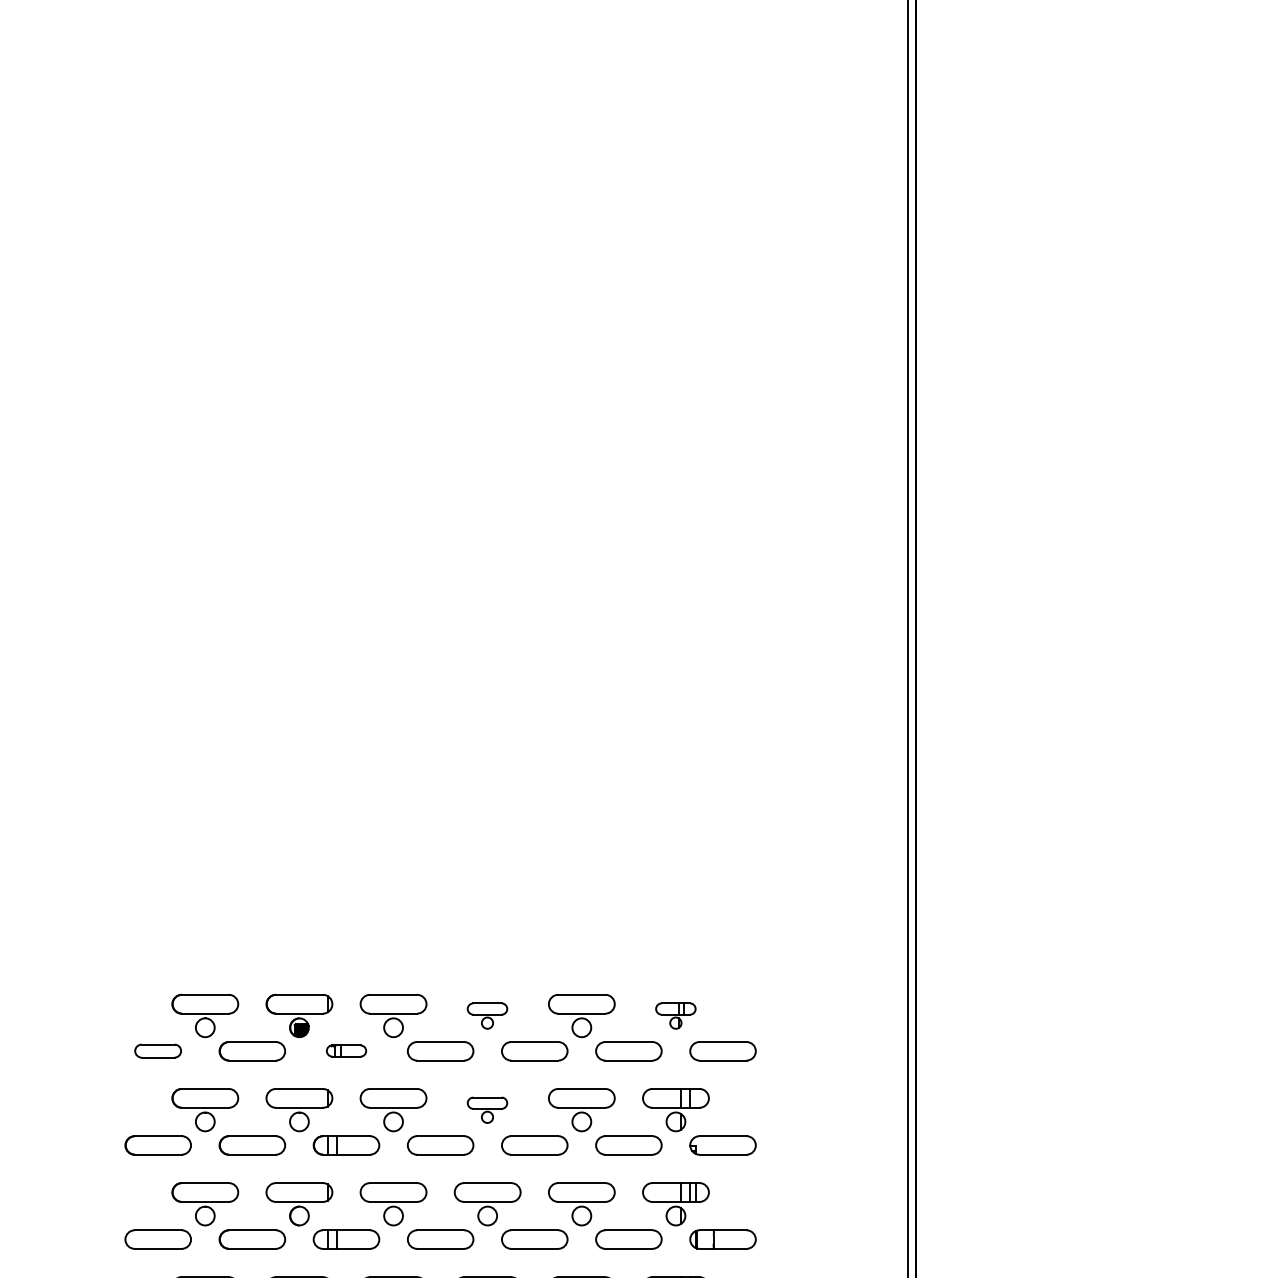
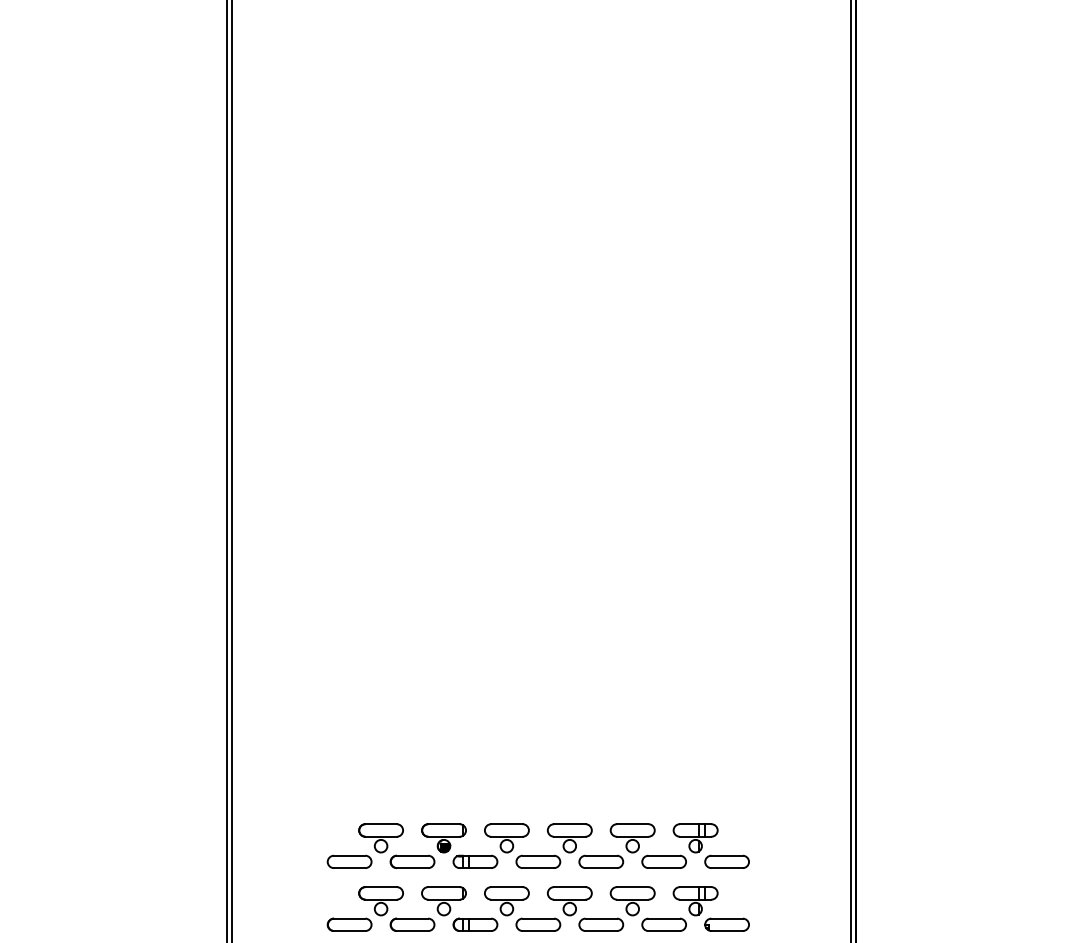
part: (487, 1016) -> (569, 838), size x1.67
part: (675, 1016) -> (695, 838), size x1.67
part: (158, 1050) -> (349, 861), size x1.43
part: (346, 1050) -> (475, 861), size x1.67
part: (487, 1110) -> (569, 901), size x1.67

